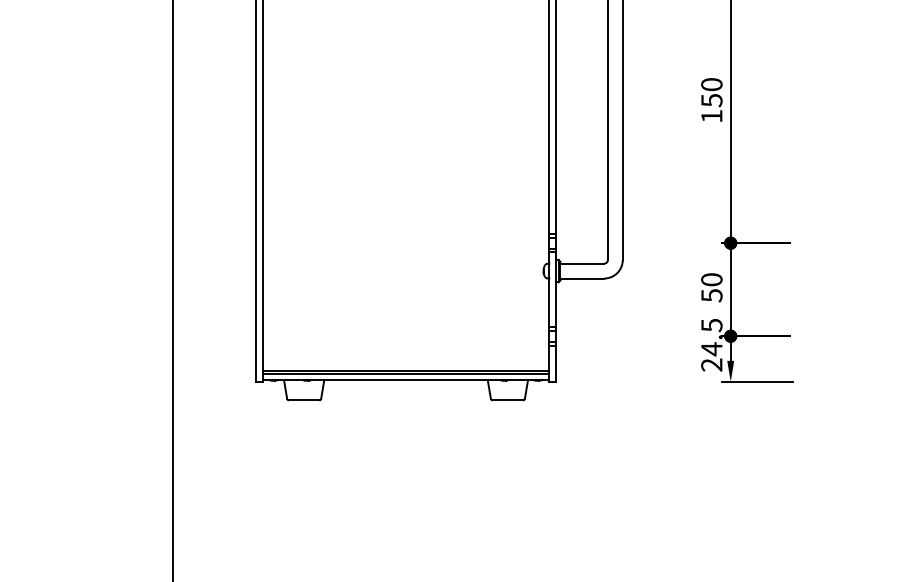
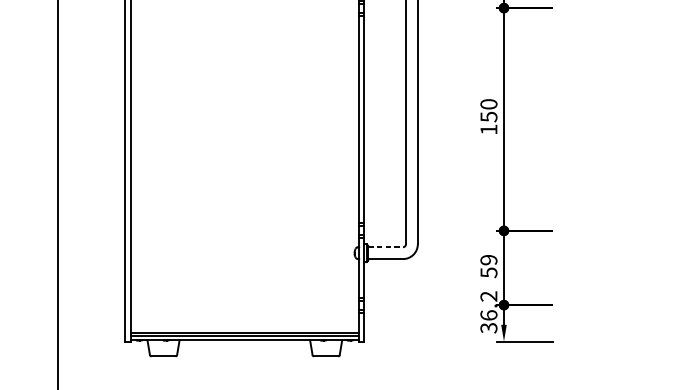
line: (582, 263) -> (385, 247), solid -> dashed
text: (711, 279) -> (488, 259), 50 -> 59
text: (711, 344) -> (488, 311), 24.5 -> 36.2

